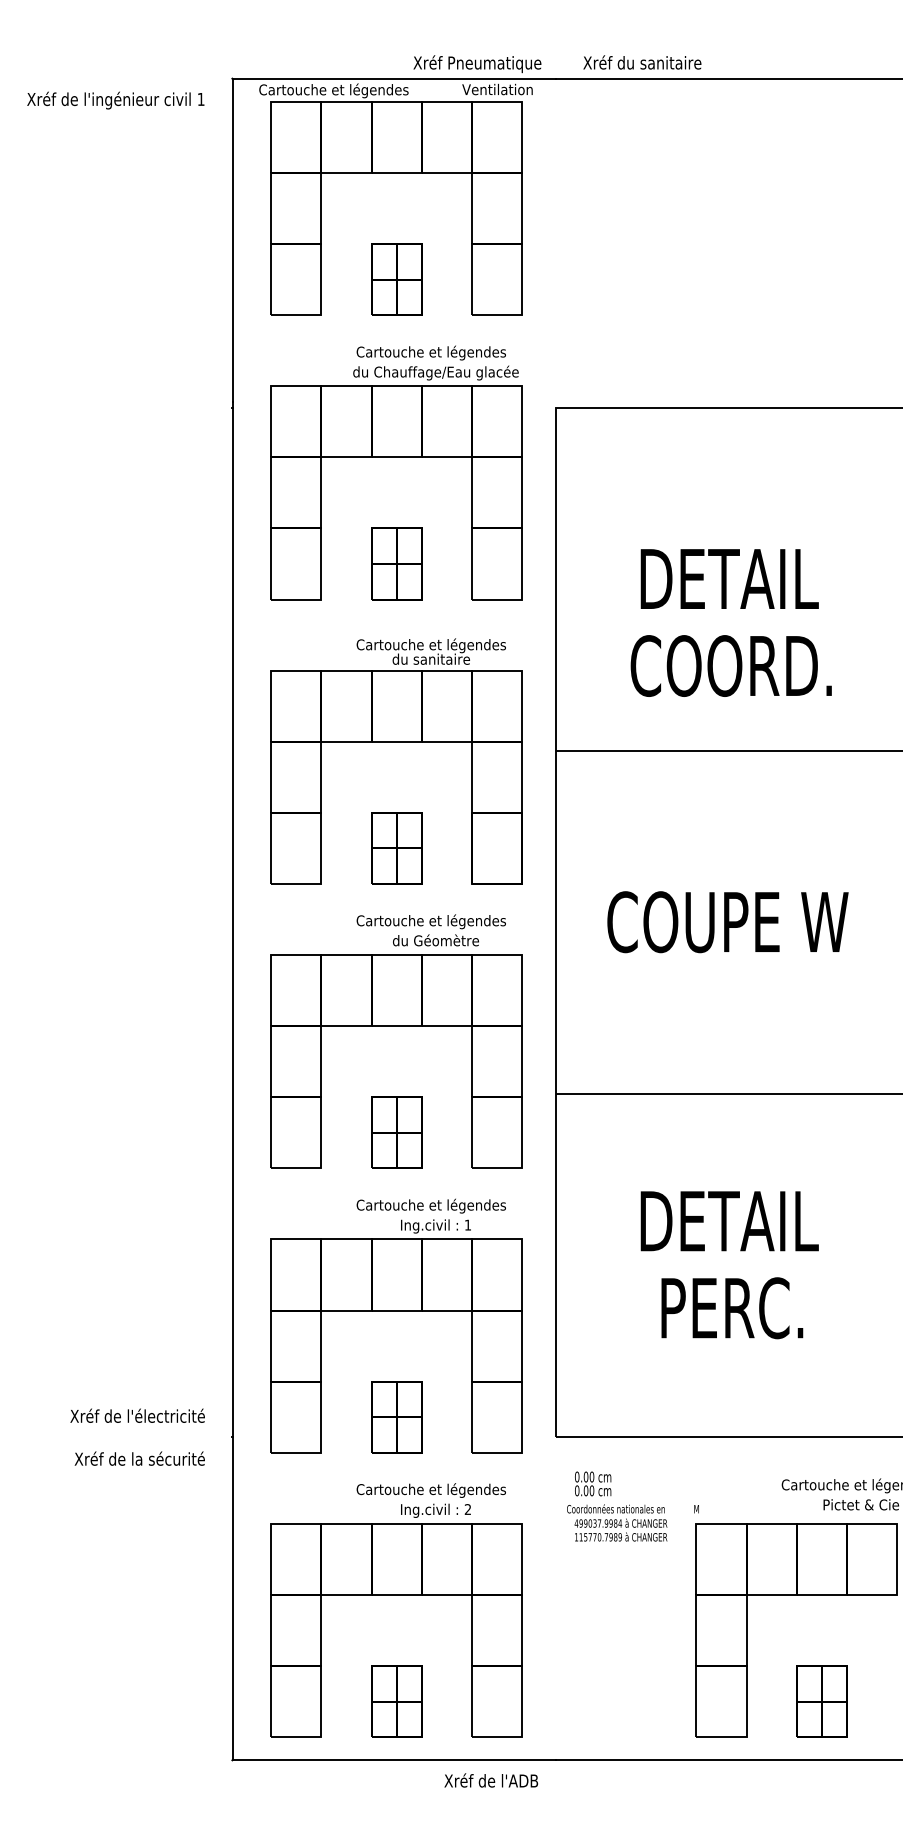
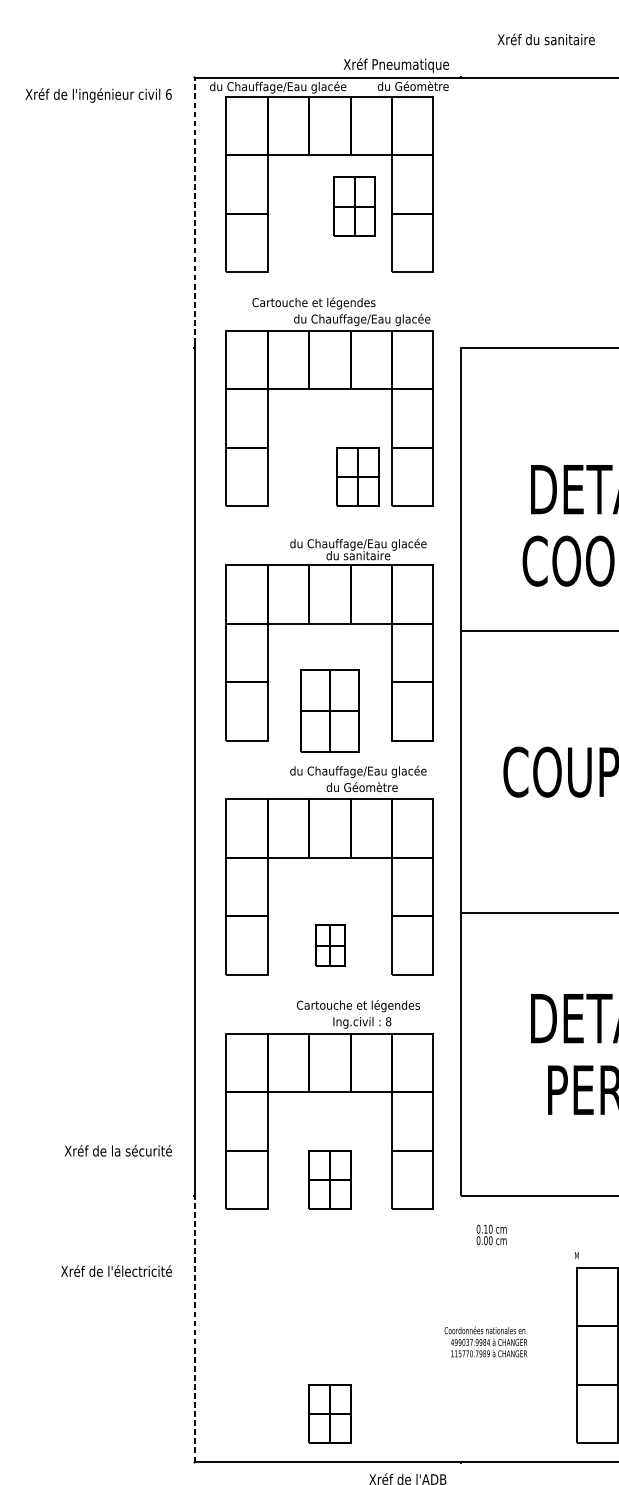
text: (642, 62) -> (546, 39), moved
text: (498, 89) -> (413, 86), Ventilation -> du Géomètre
text: (333, 90) -> (277, 87), Cartouche et légendes -> du Chauffage/Eau glacée
text: (200, 99) -> (168, 94), 1 -> 6
line: (232, 240) -> (194, 210), solid -> dashed
part: (396, 279) -> (354, 206), moved
text: (430, 352) -> (313, 302), moved
part: (396, 563) -> (357, 476), moved
text: (431, 645) -> (358, 544), Cartouche et légendes -> du Chauffage/Eau glacée
part: (396, 848) -> (329, 711), size x1.4
text: (431, 921) -> (358, 771), Cartouche et légendes -> du Chauffage/Eau glacée
part: (396, 1132) -> (329, 945), size x0.7
text: (467, 1224) -> (388, 1021), 1 -> 8
text: (137, 1415) -> (116, 1270), moved
text: (139, 1458) -> (118, 1150), moved
text: (585, 1476) -> (485, 1228), 0.00 -> 0.10
text: (617, 1522) -> (486, 1341), moved
part: (396, 1595) -> (329, 1326), removed
line: (232, 1598) -> (194, 1329), solid -> dashed

